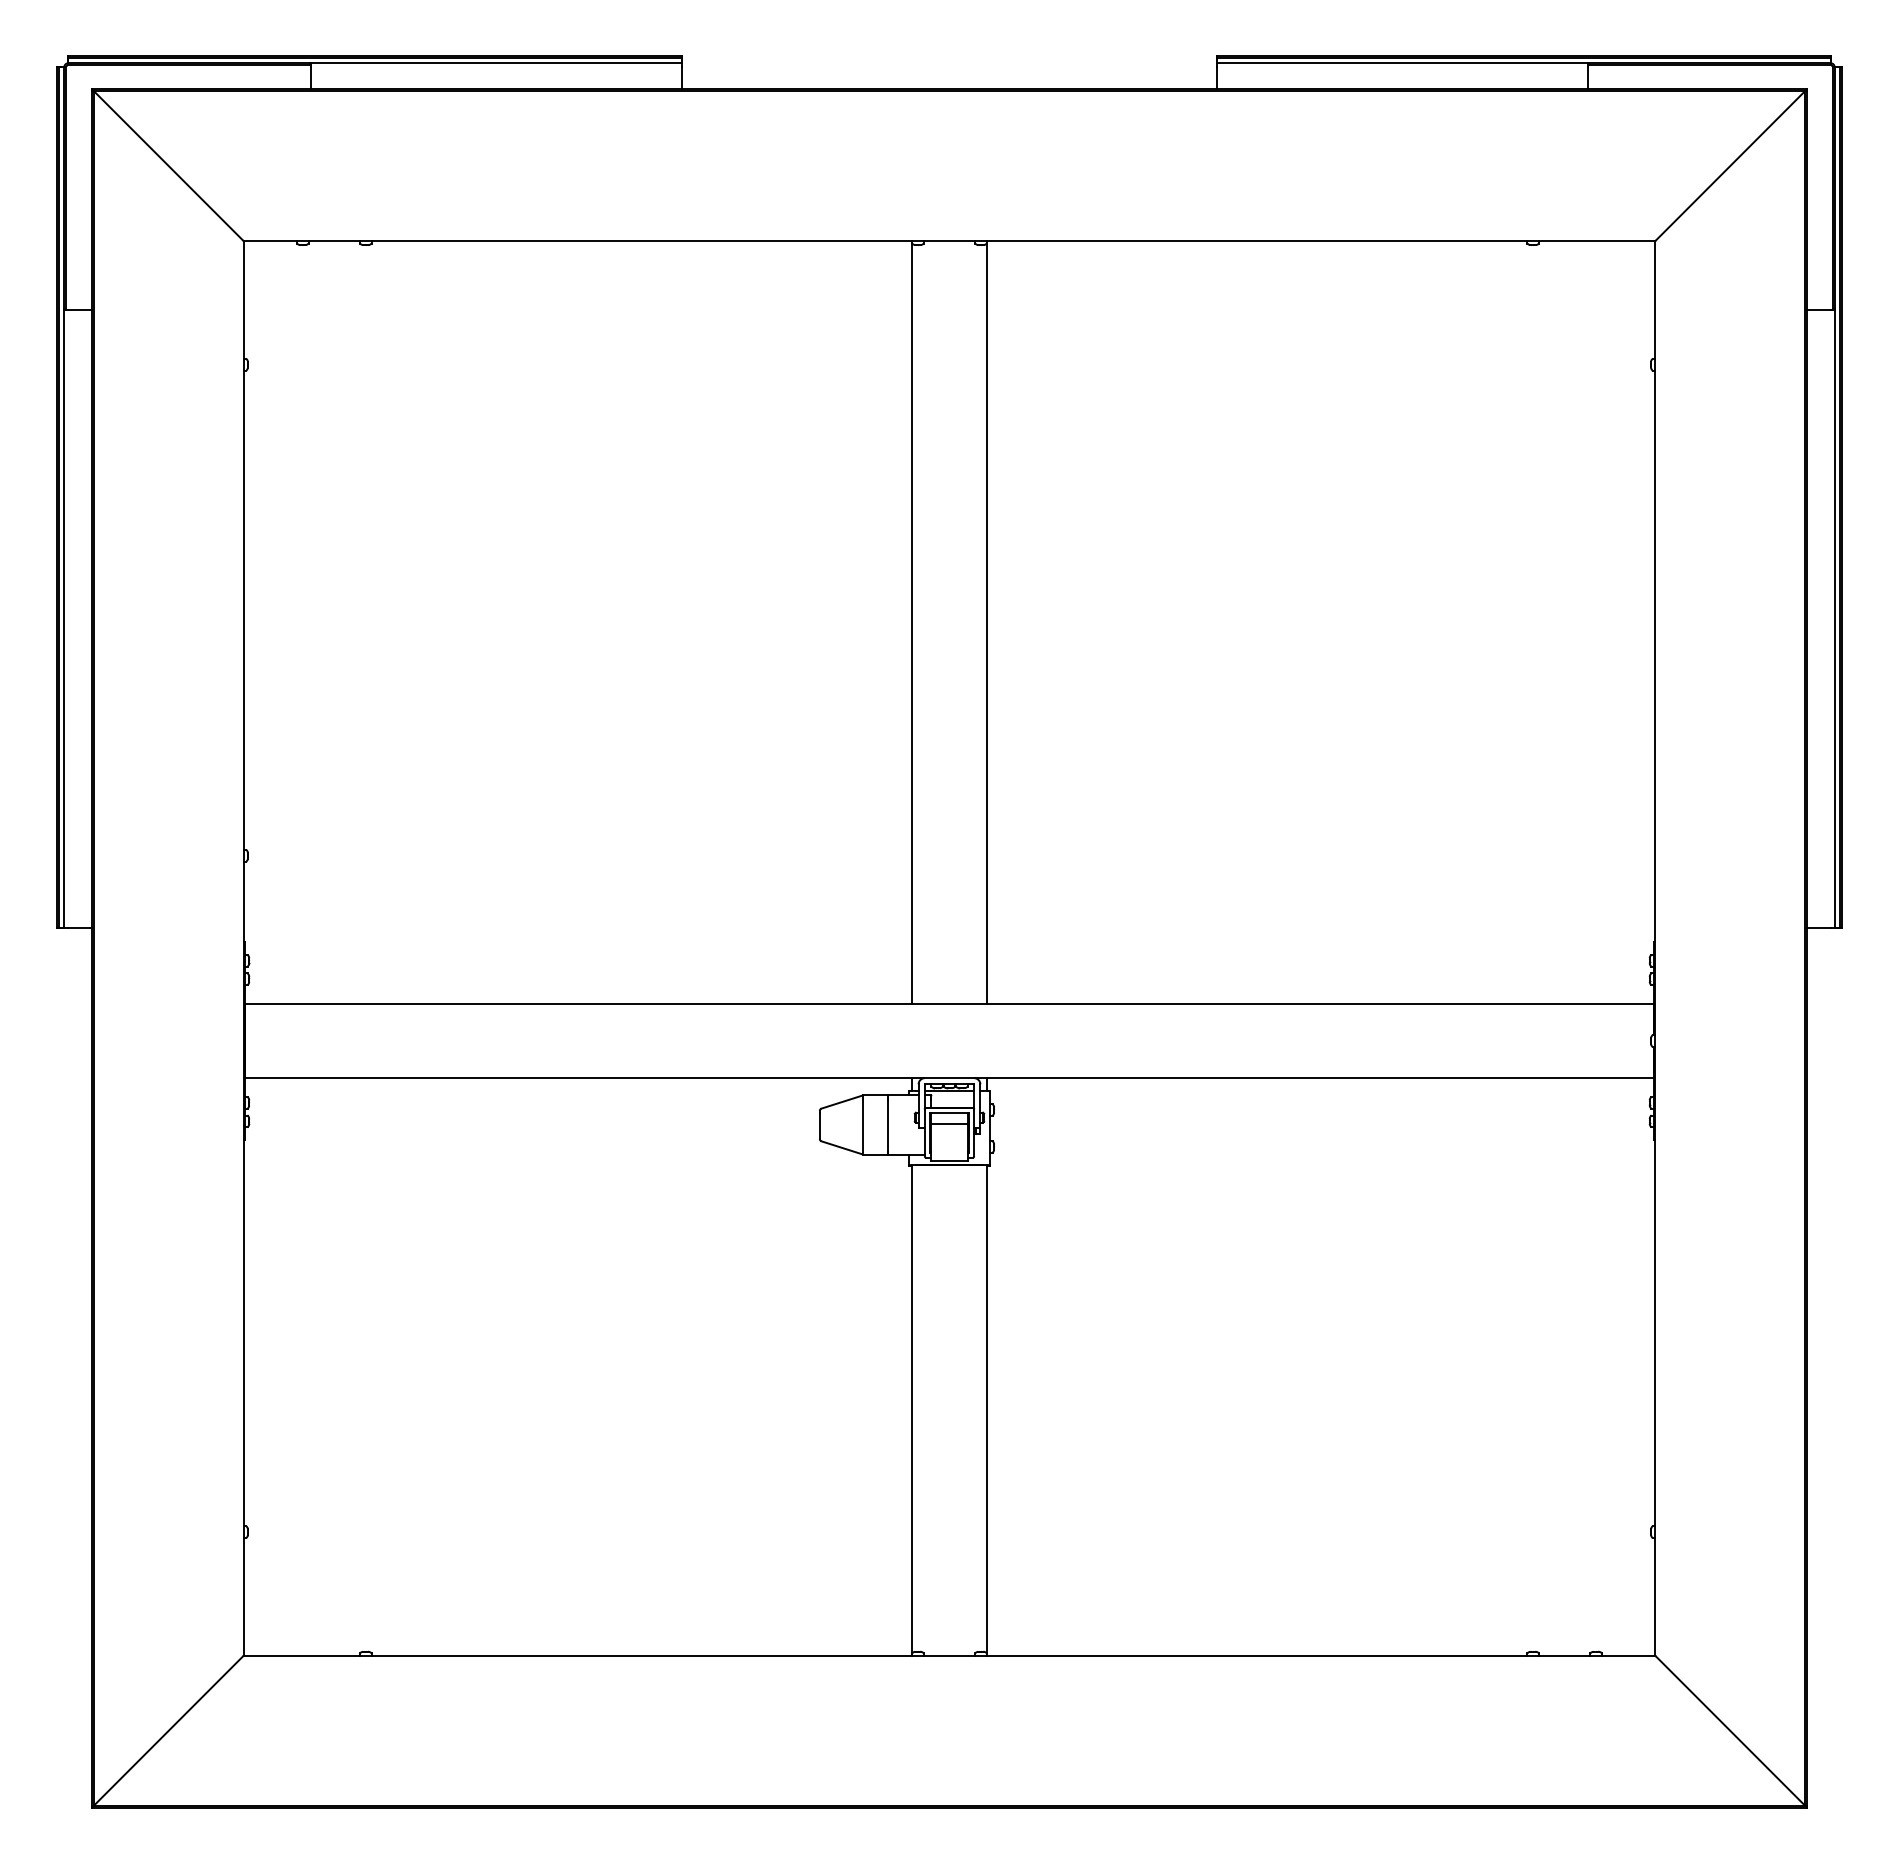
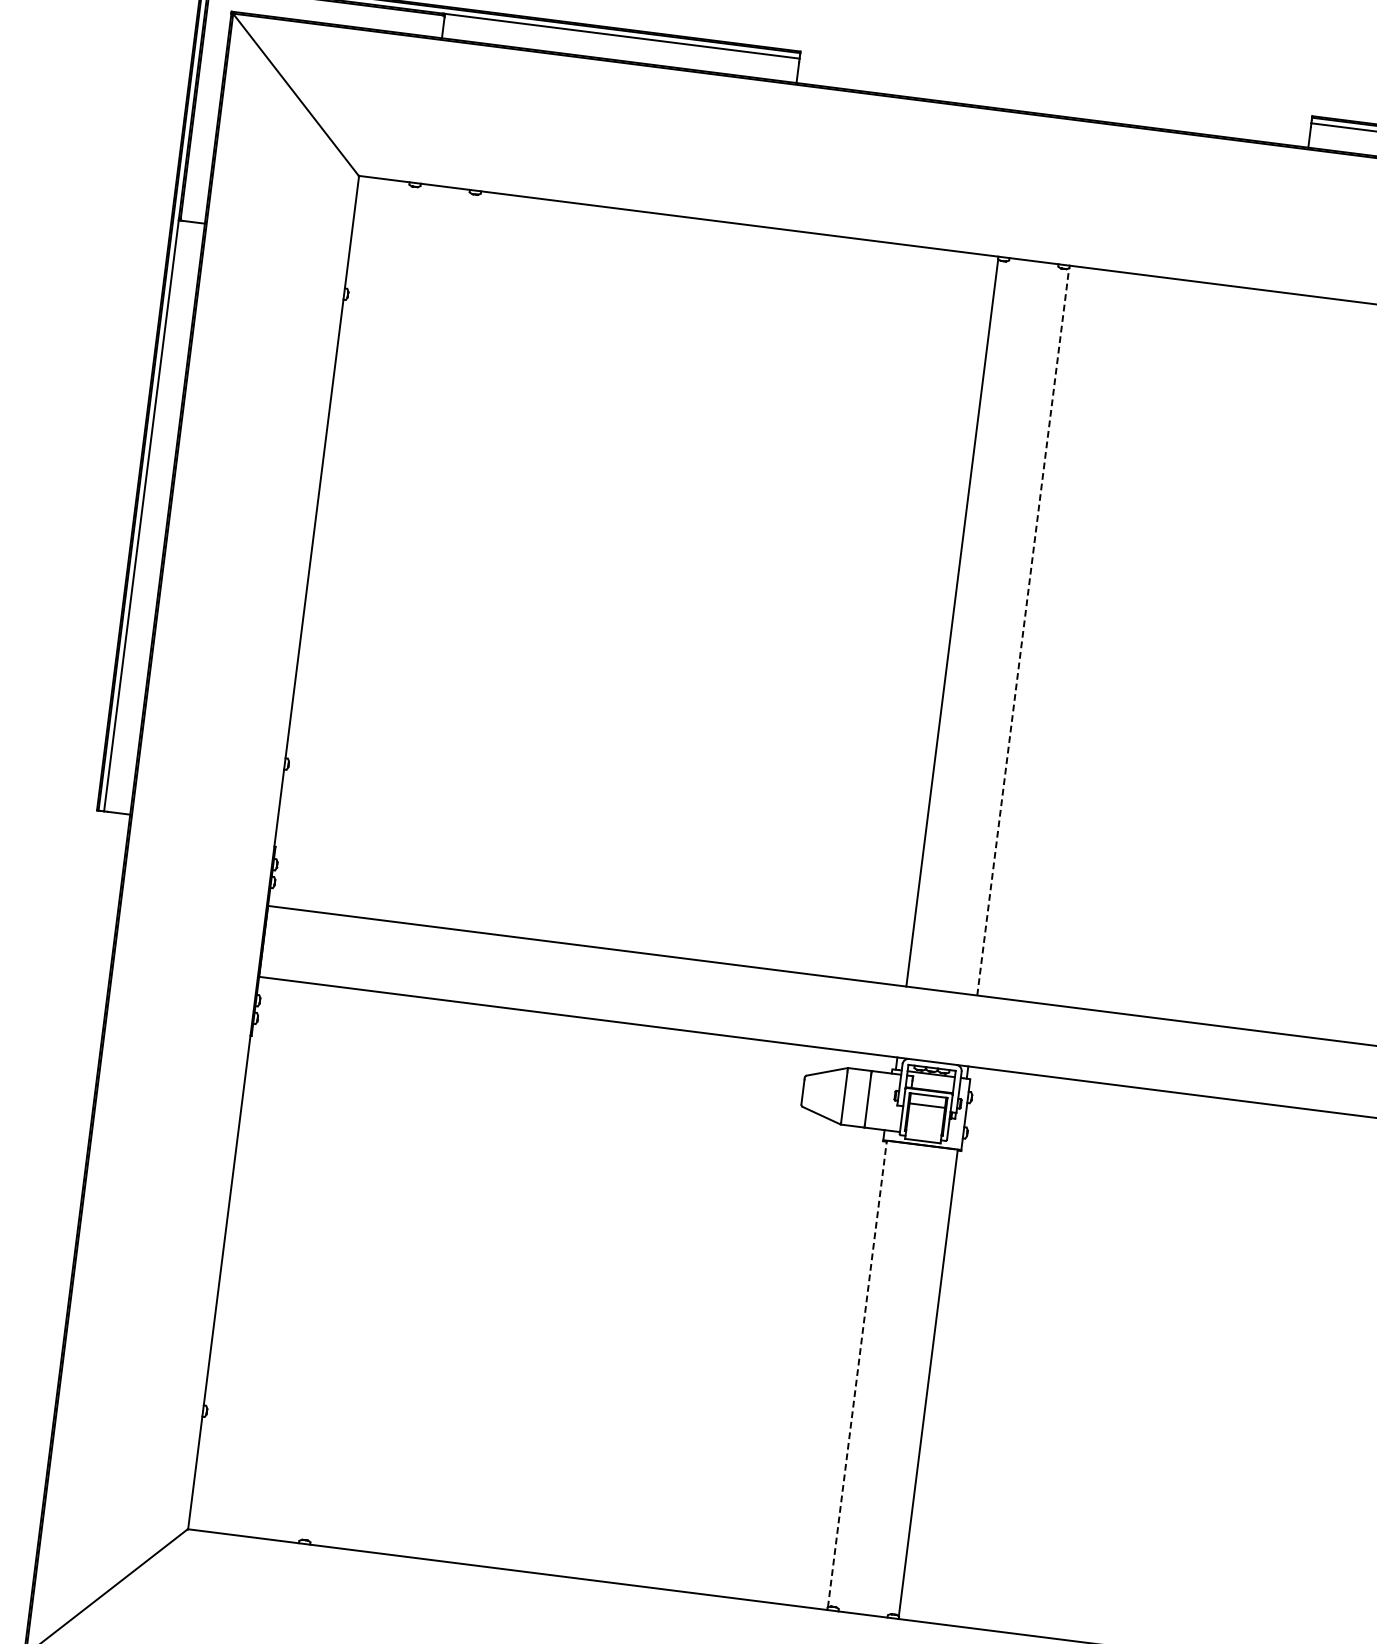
line: (986, 623) -> (1023, 631), solid -> dashed
line: (912, 1409) -> (857, 1374), solid -> dashed

